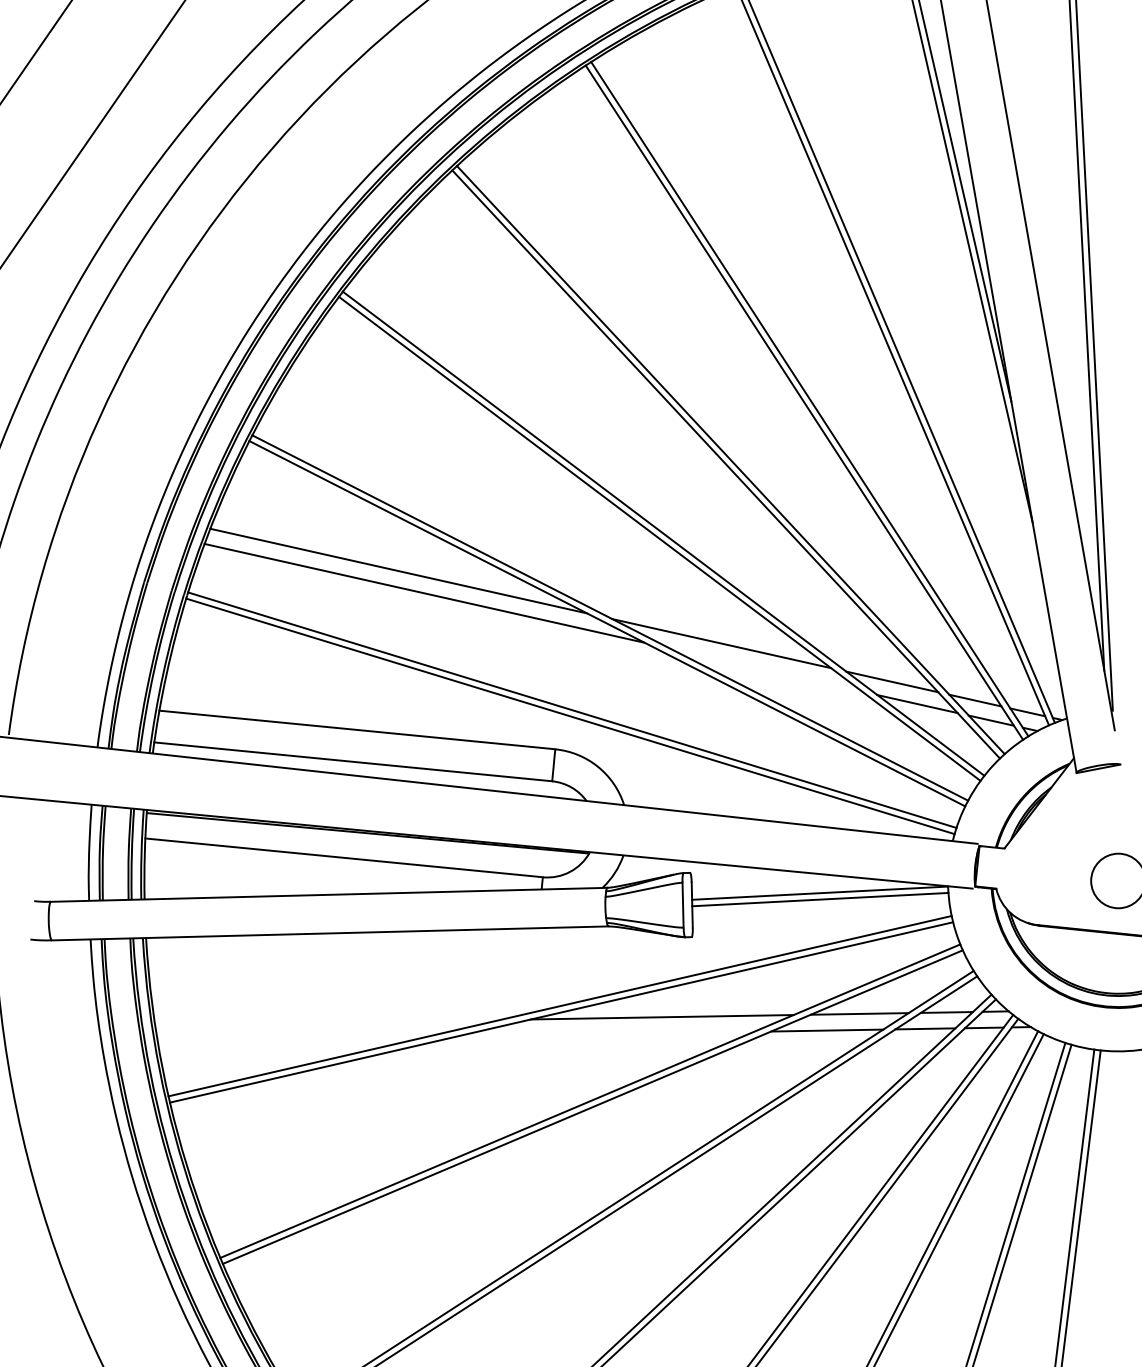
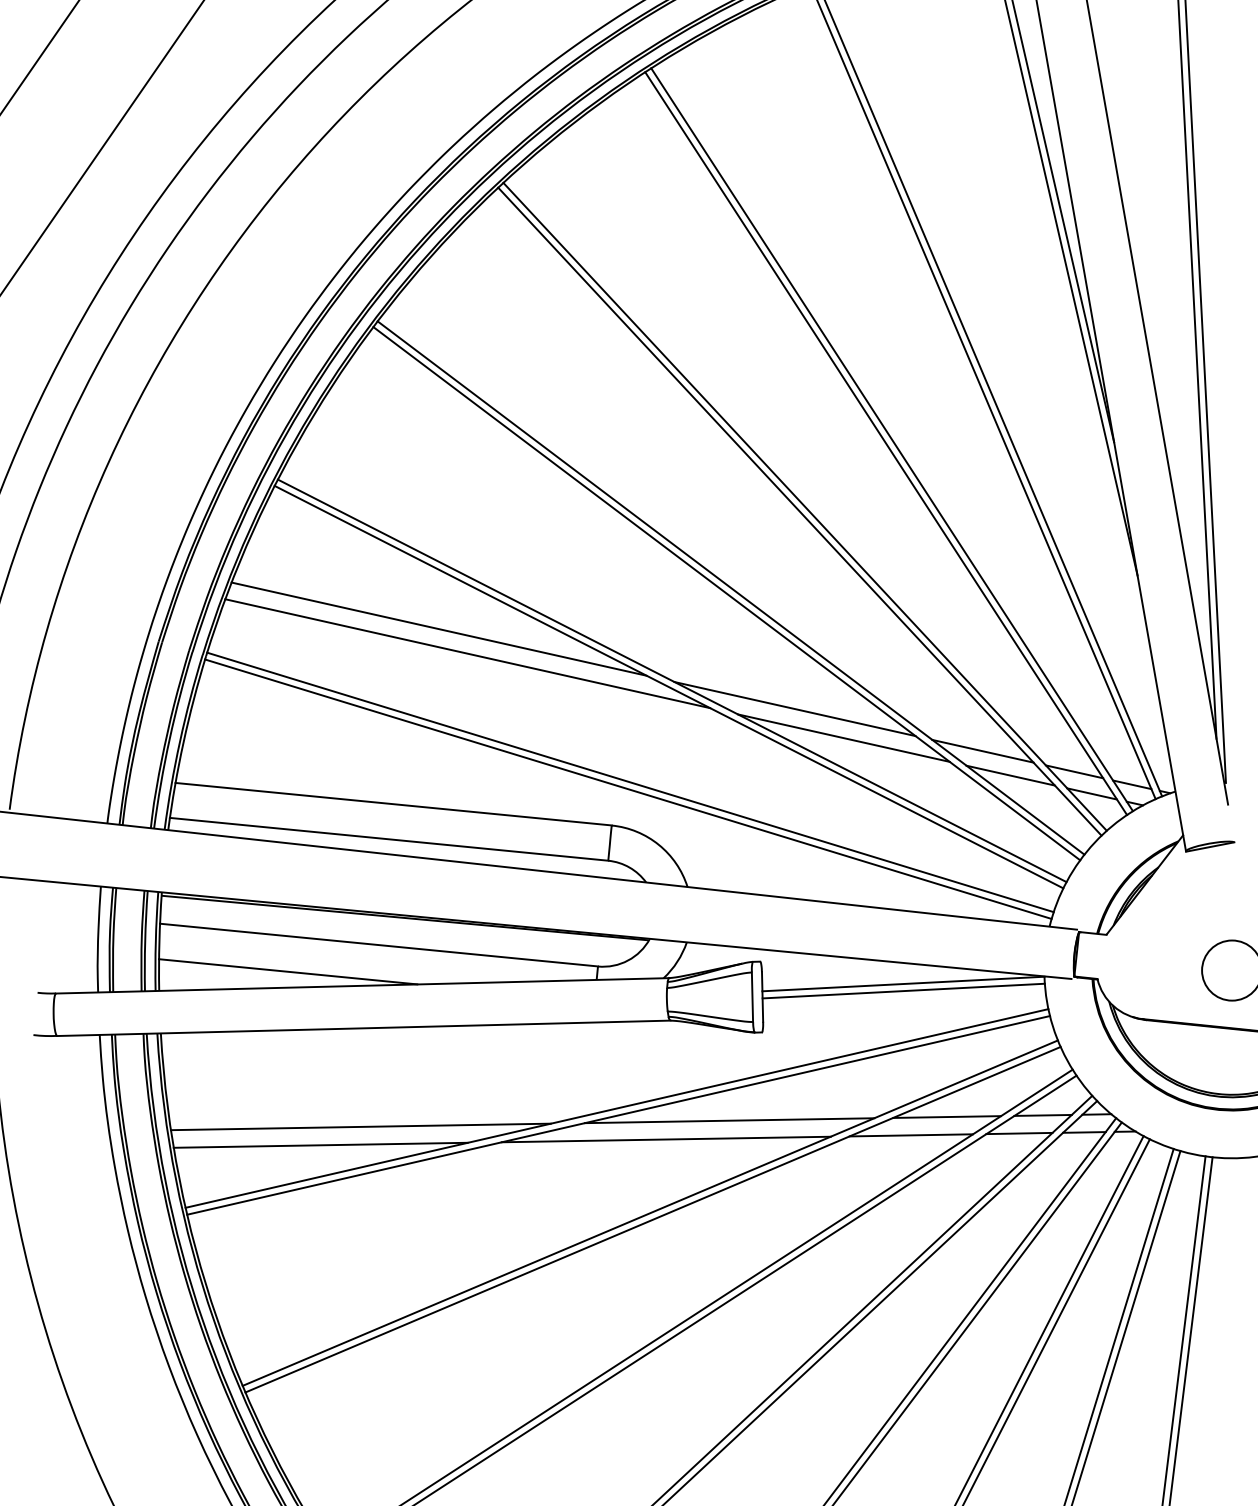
line: (765, 669) -> (843, 737), added
line: (261, 881) -> (288, 971), added
line: (327, 1022) -> (360, 1126), added
line: (604, 1033) -> (665, 1138), added
line: (290, 1039) -> (319, 1145), added

